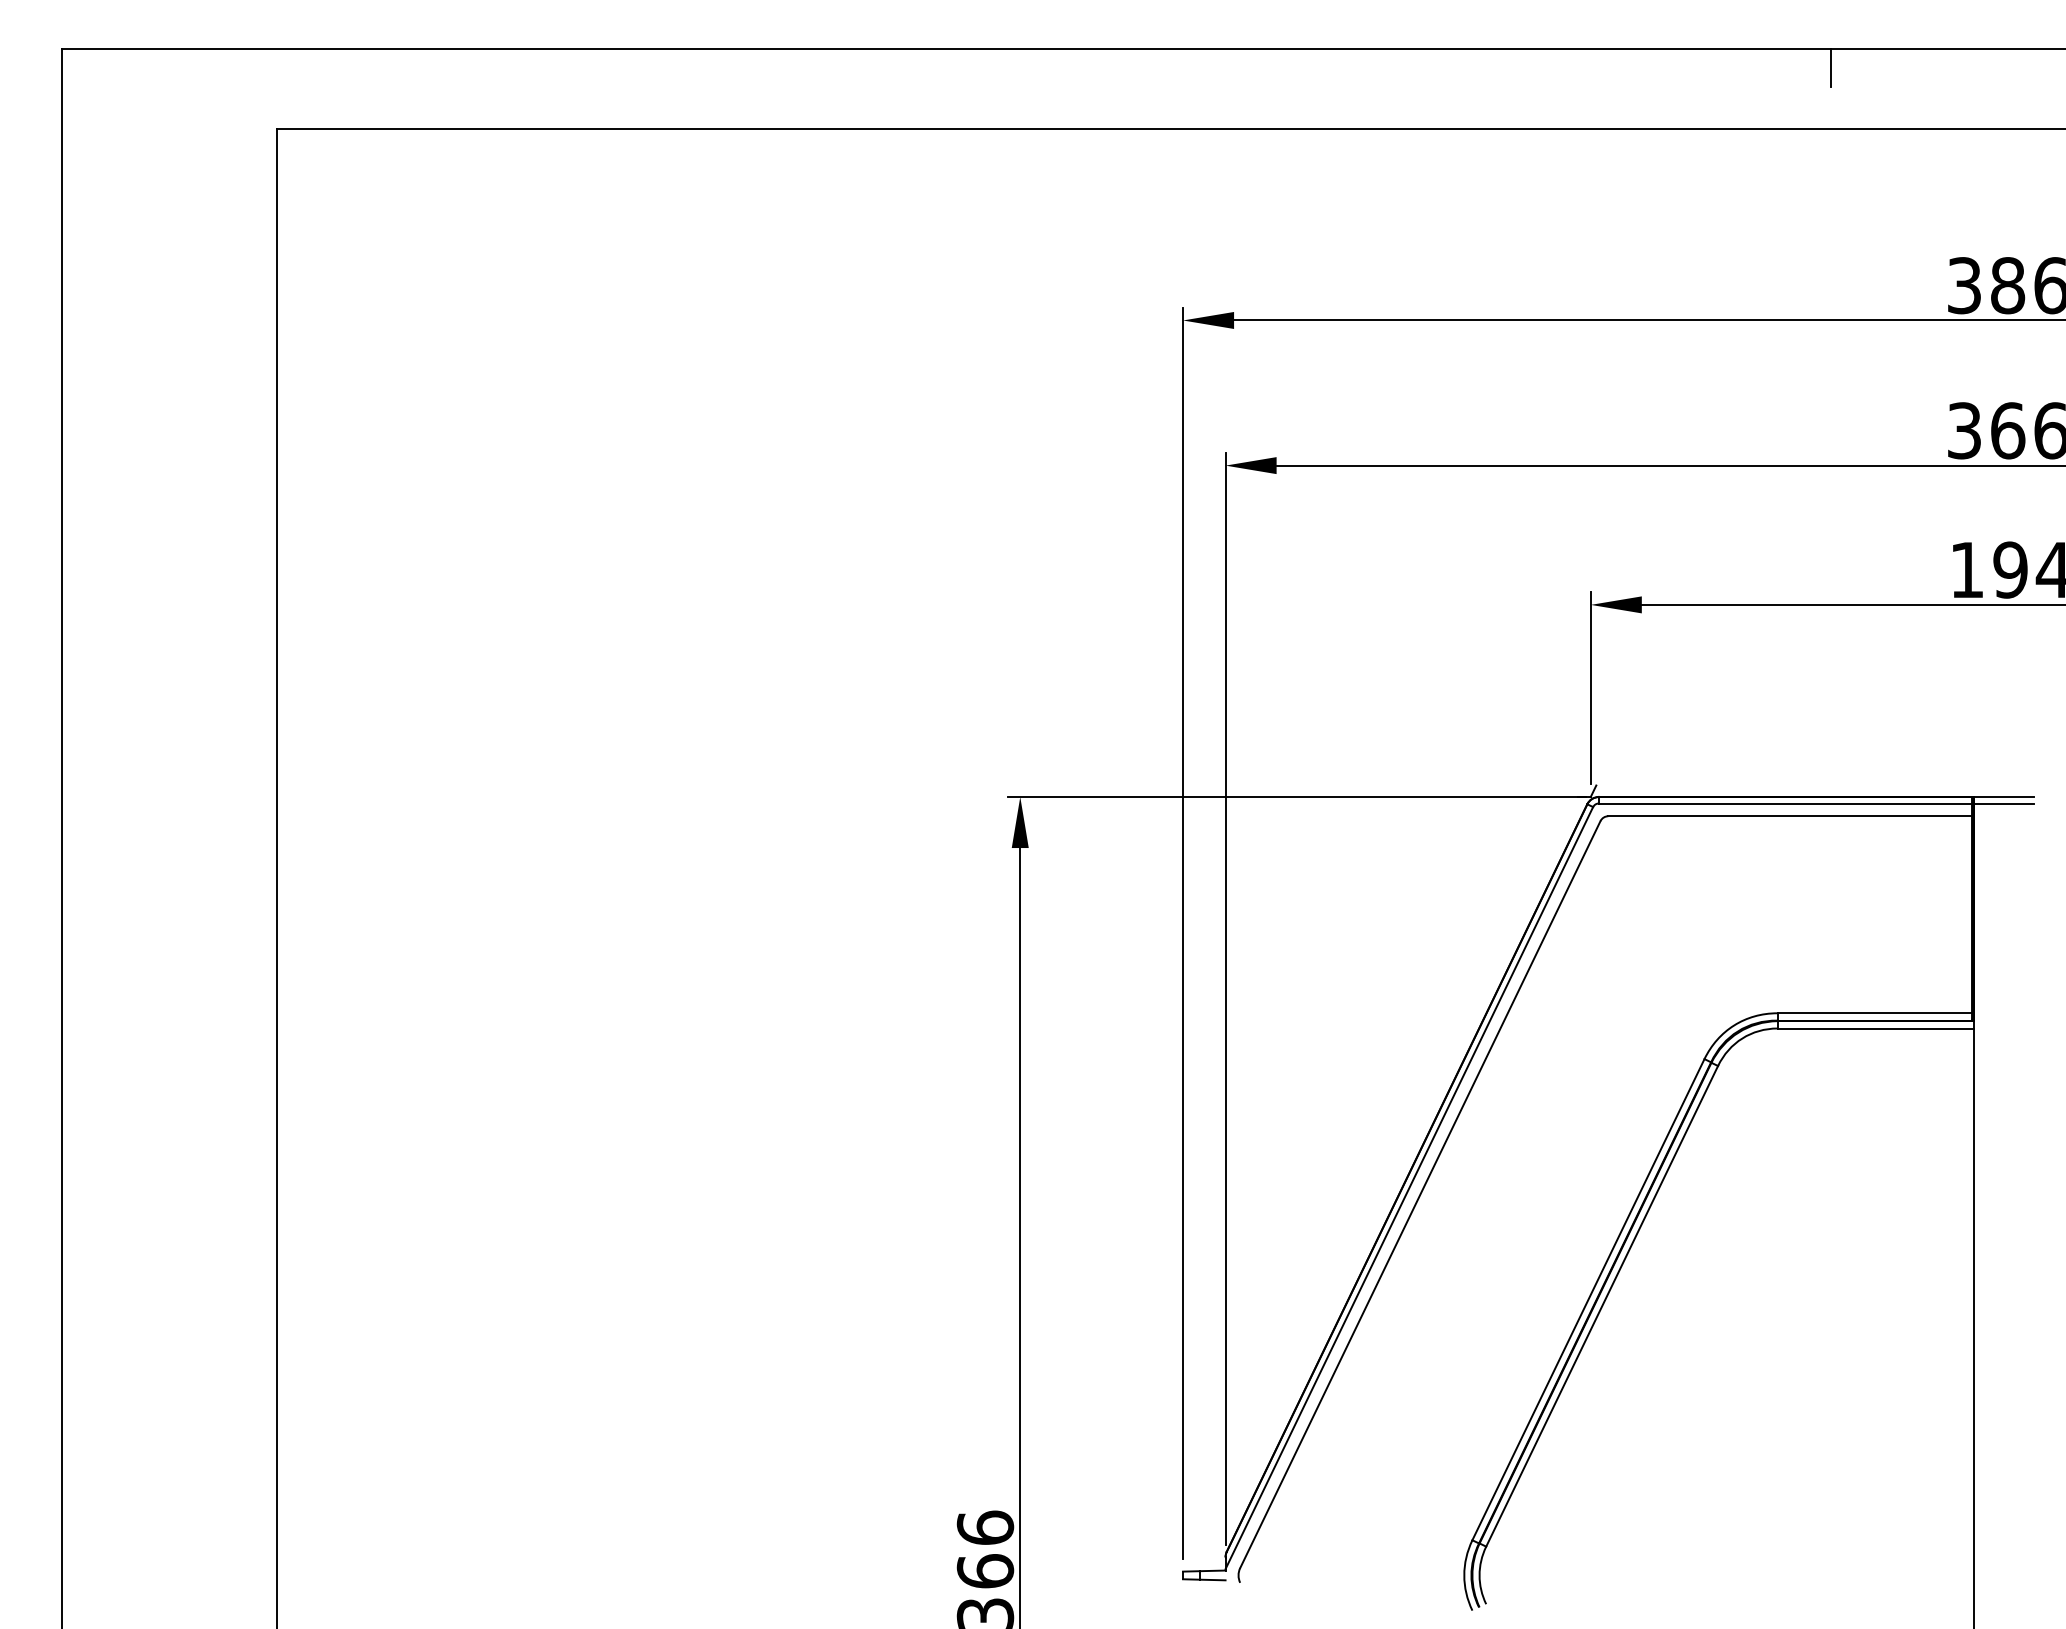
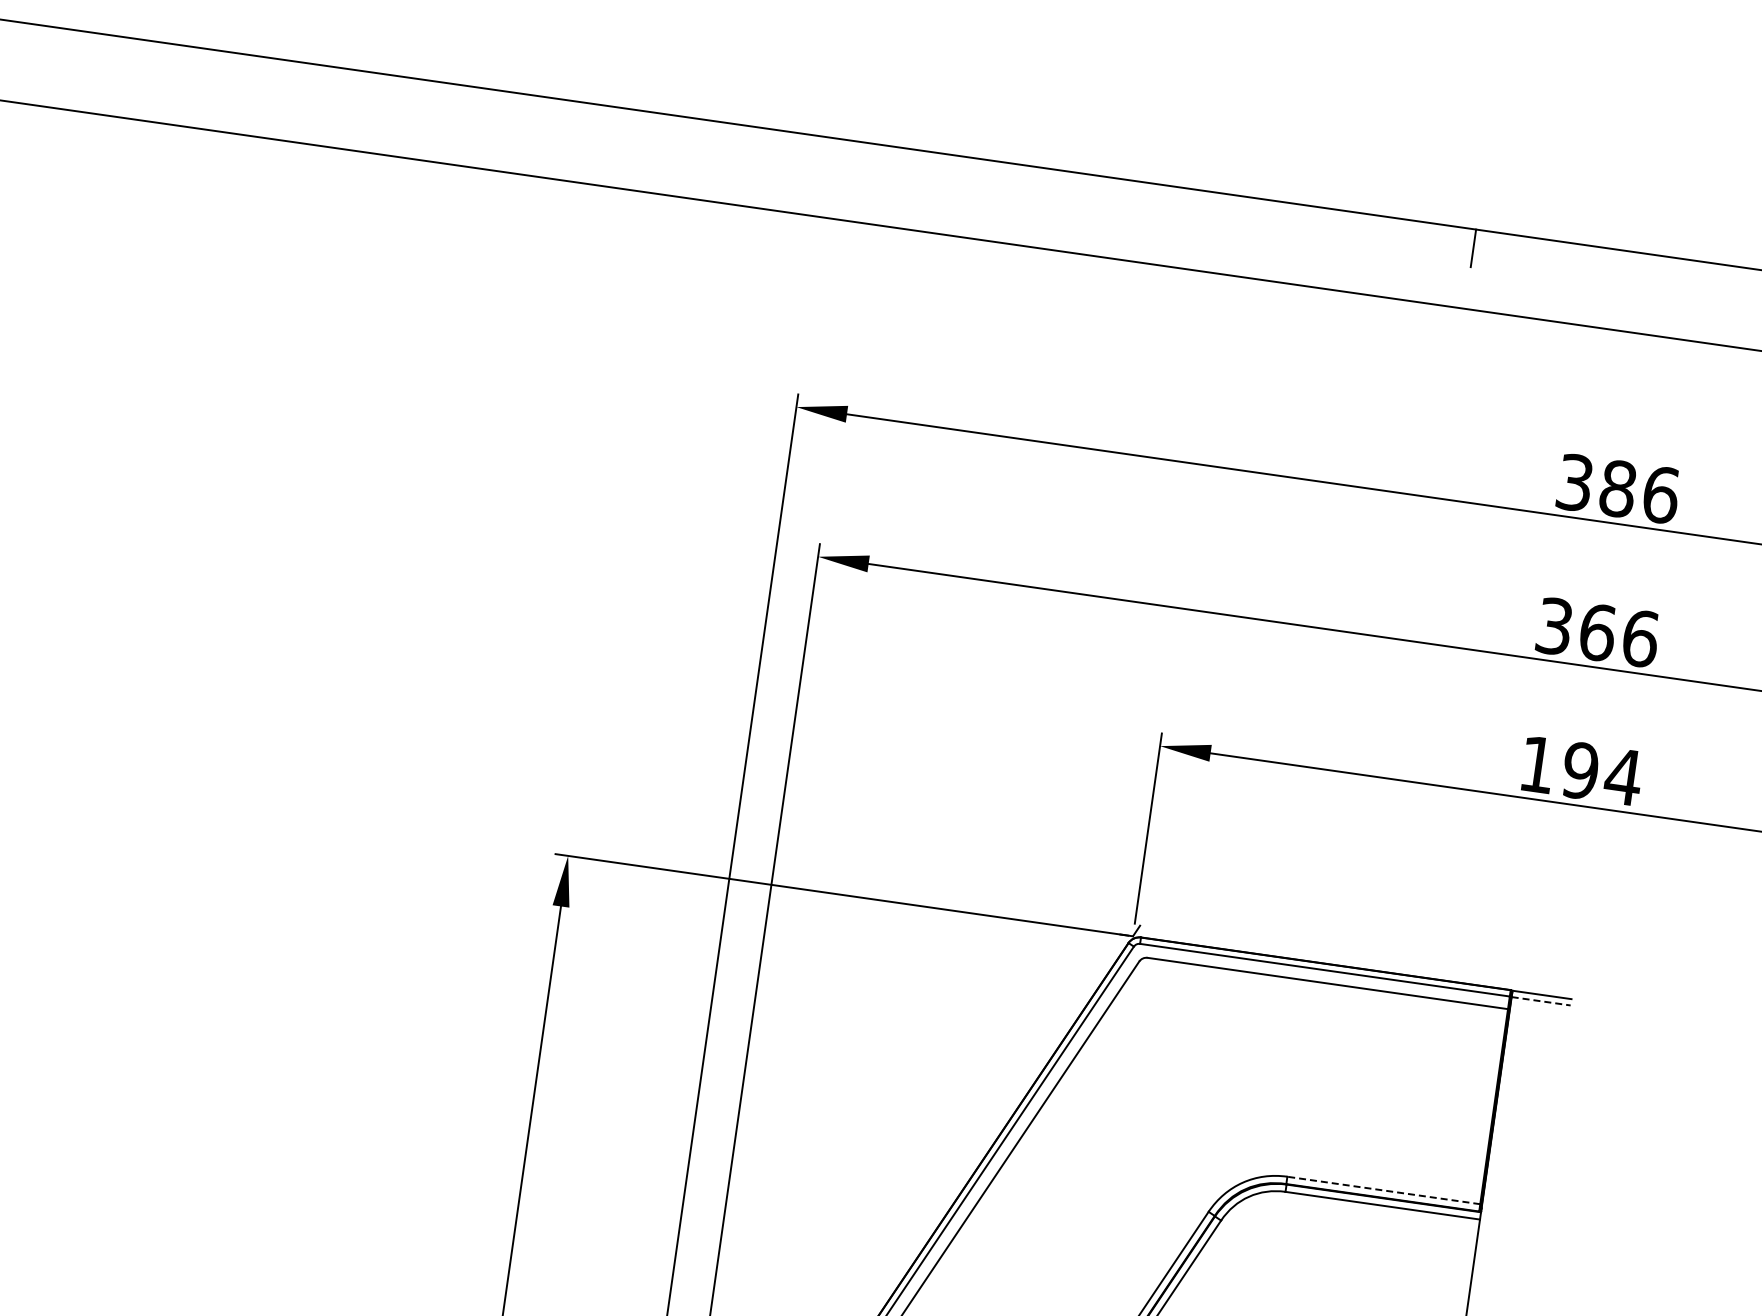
line: (2004, 803) -> (1541, 1001), solid -> dashed
line: (1874, 1013) -> (1383, 1190), solid -> dashed

